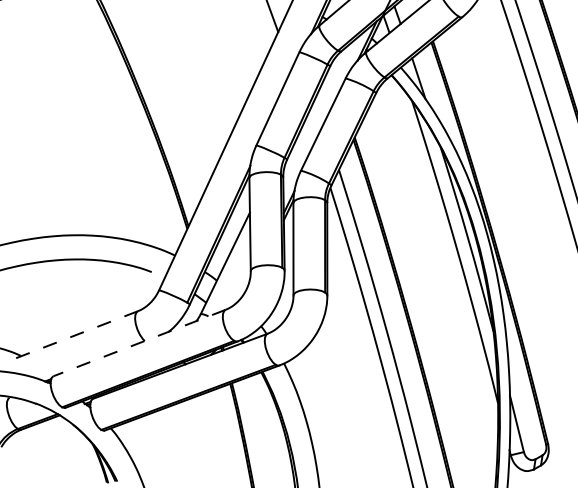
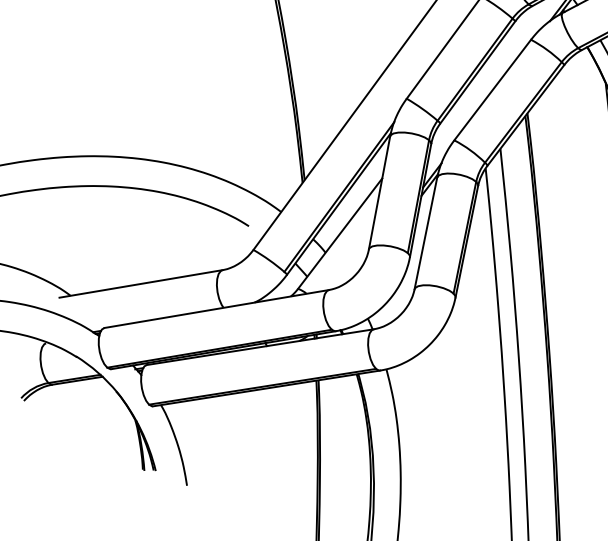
line: (74, 335) -> (139, 283), dashed -> solid
line: (139, 343) -> (216, 309), dashed -> solid

